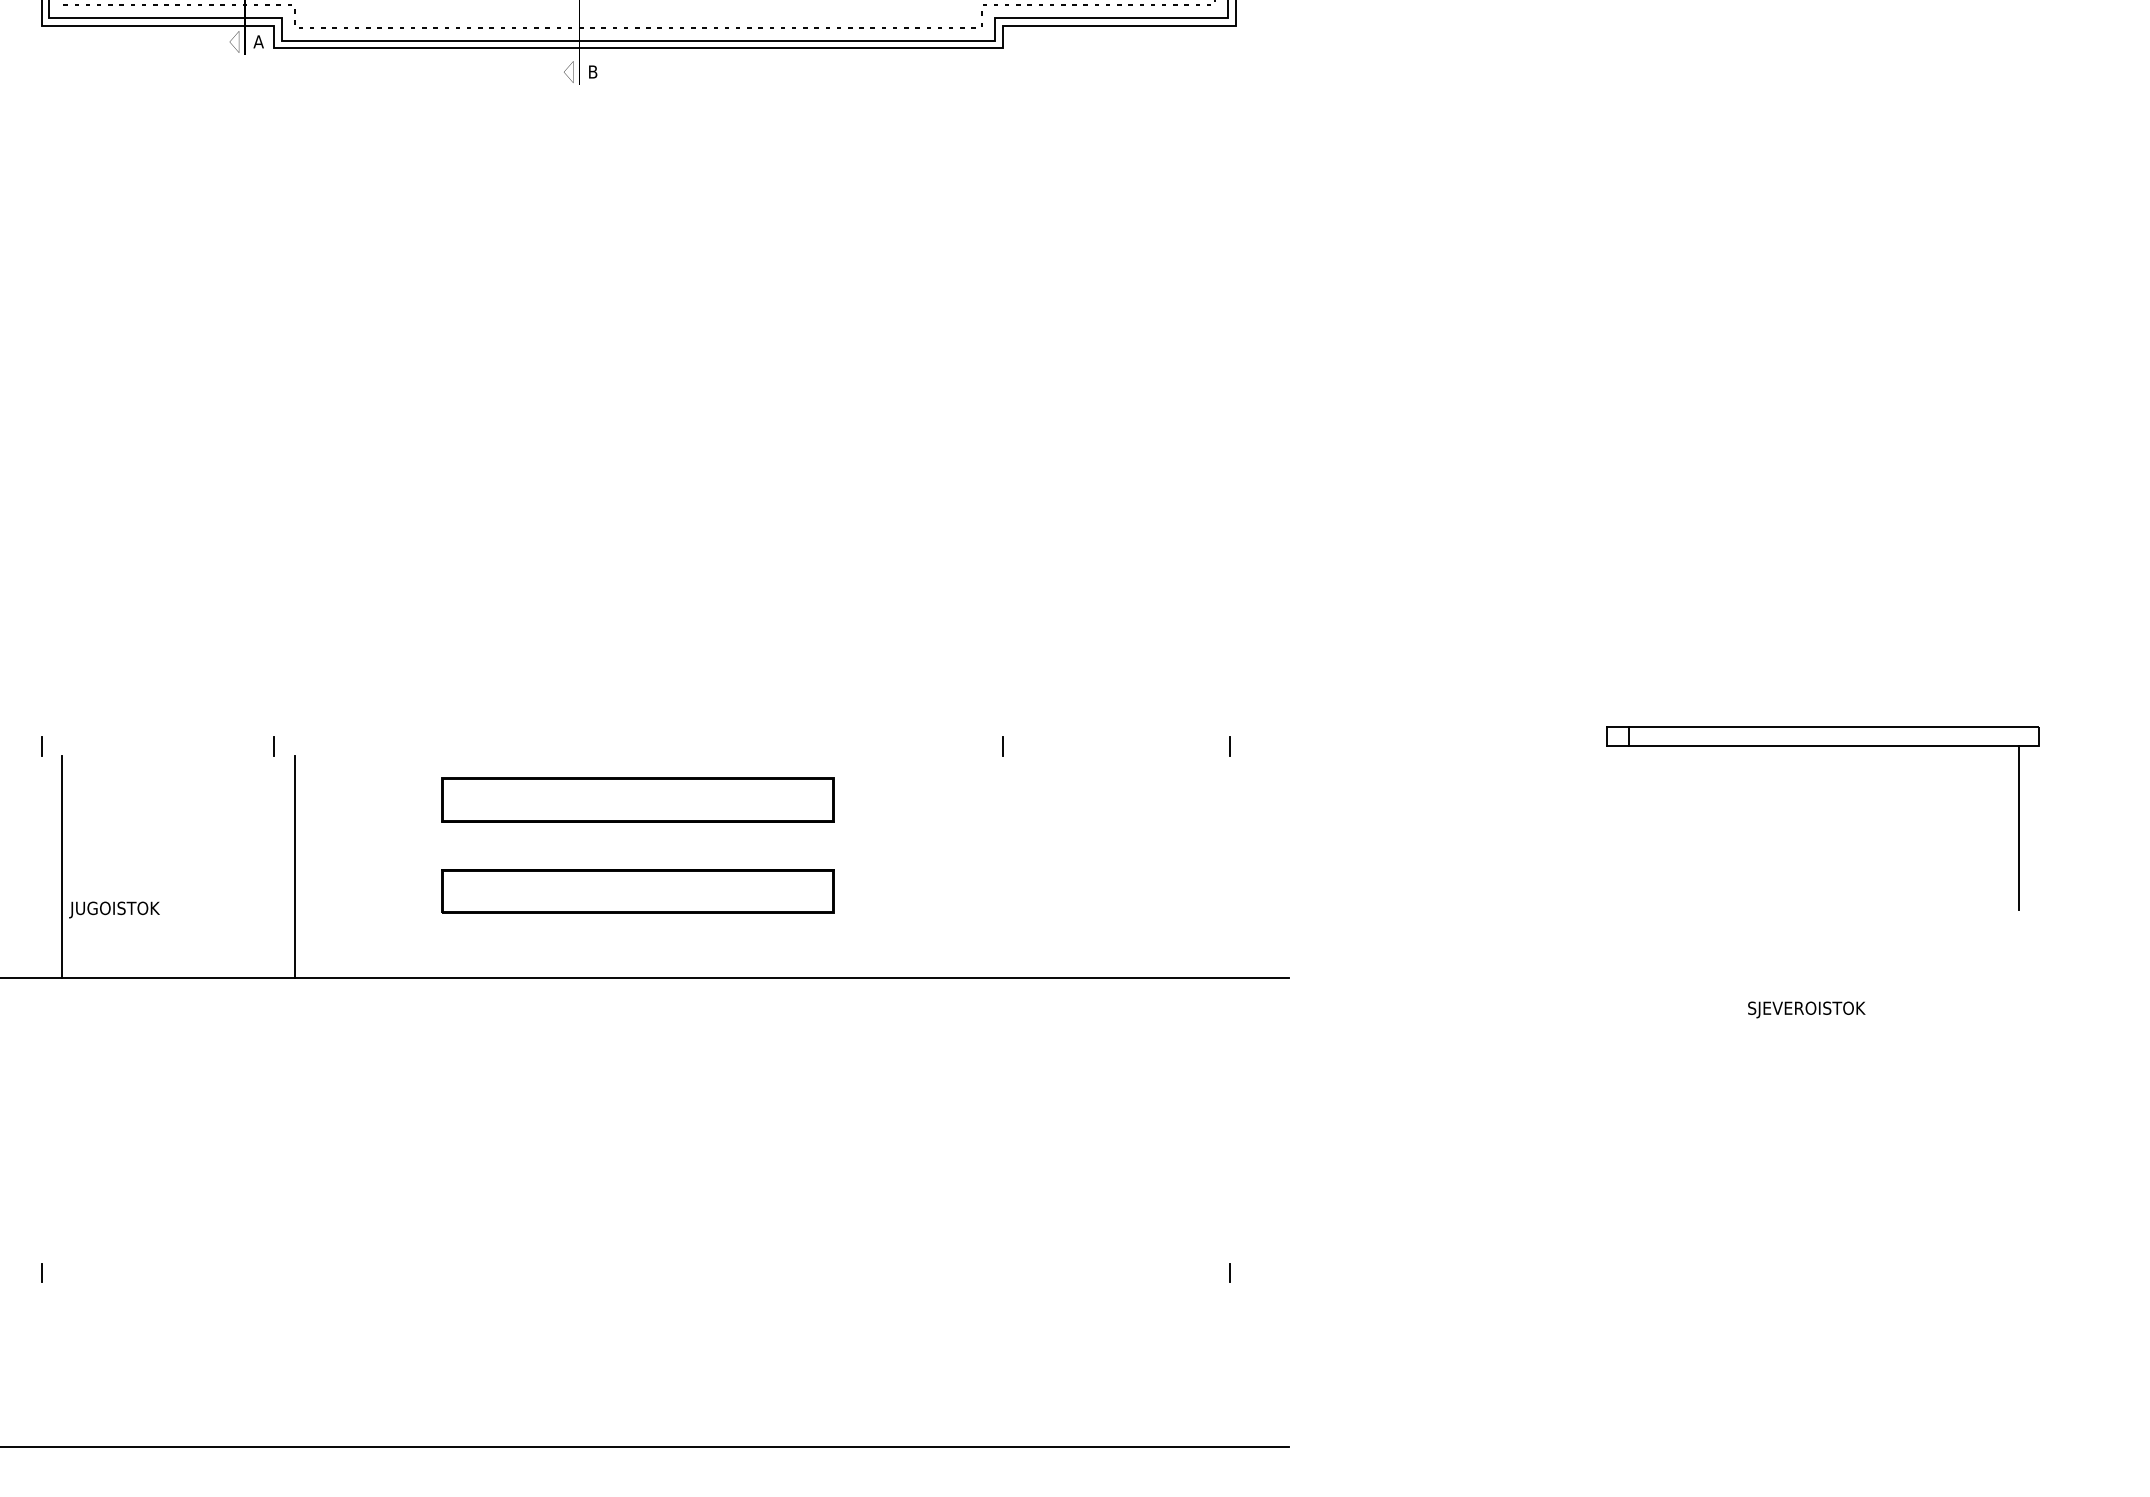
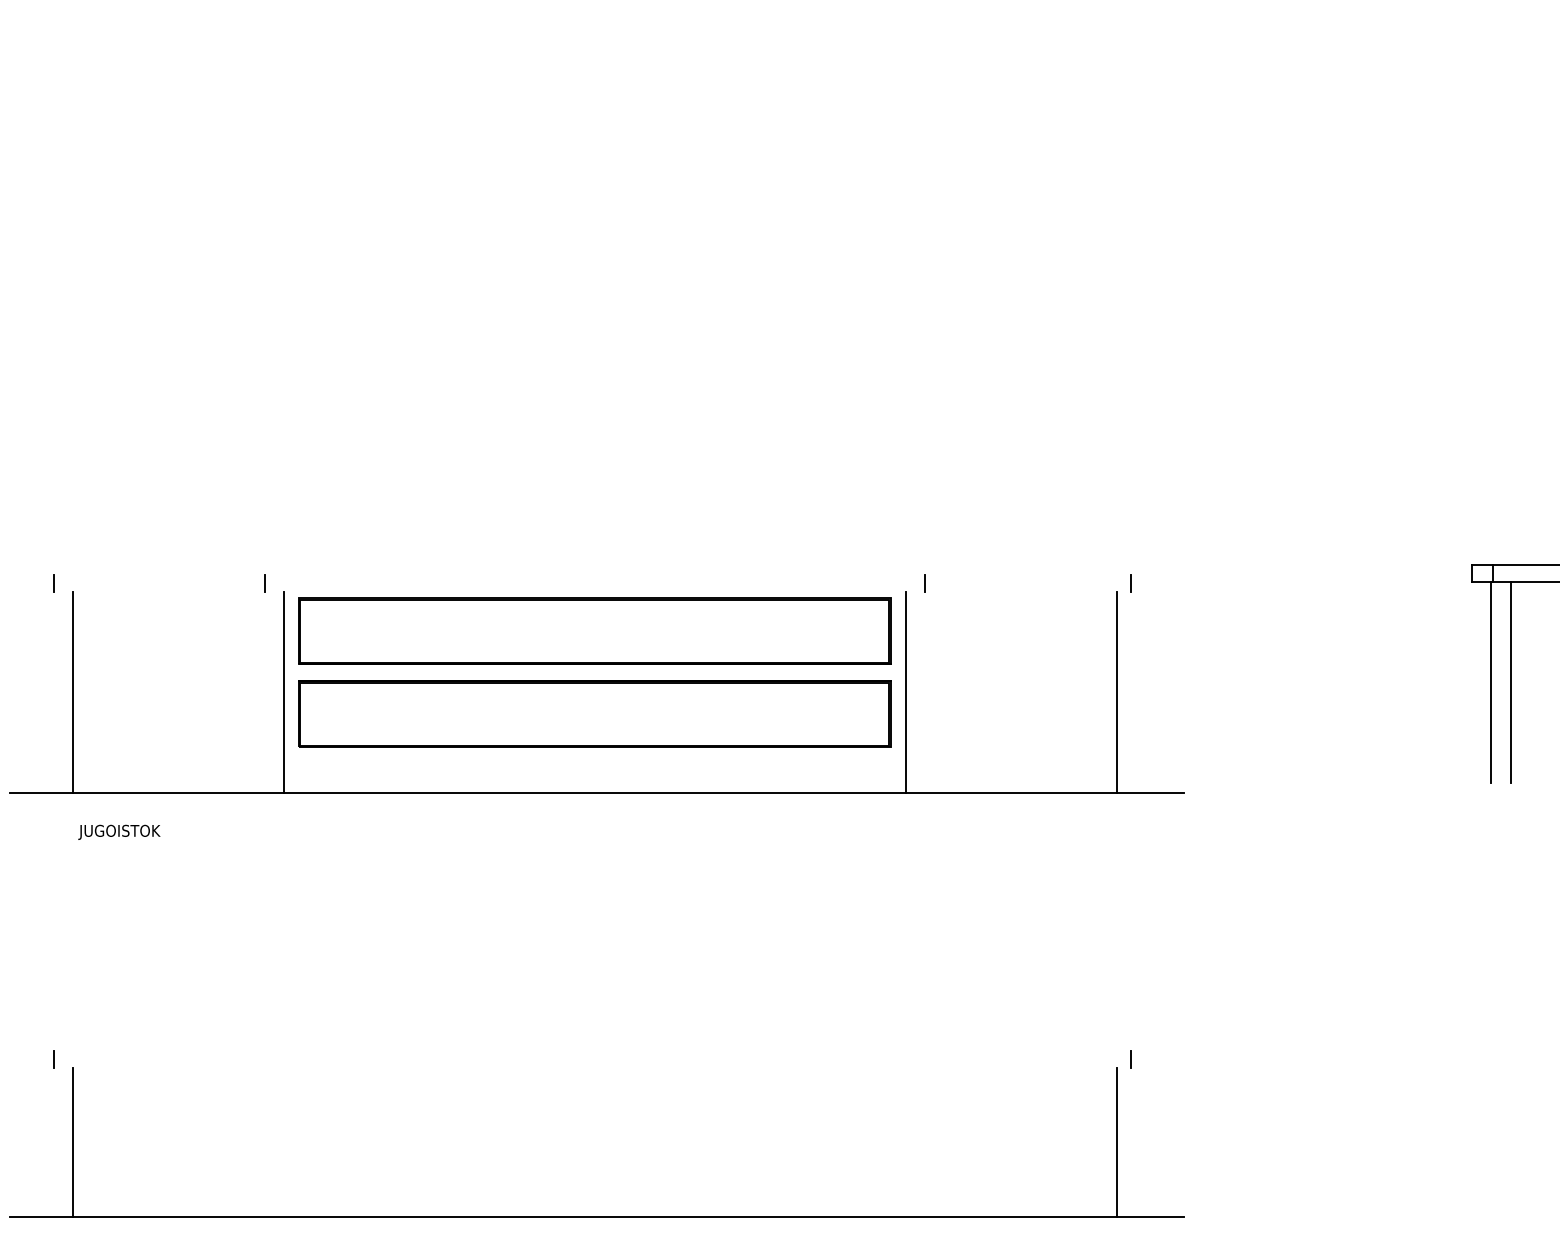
part: (637, 799) -> (594, 630), size x1.67
line: (1627, 856) -> (1490, 682), added
line: (1650, 856) -> (1511, 682), added
line: (982, 867) -> (906, 692), added
line: (1214, 867) -> (1116, 692), added
part: (637, 891) -> (594, 714), size x1.67
text: (114, 909) -> (119, 831), moved
line: (62, 1364) -> (73, 1142), added
line: (1214, 1364) -> (1116, 1142), added

